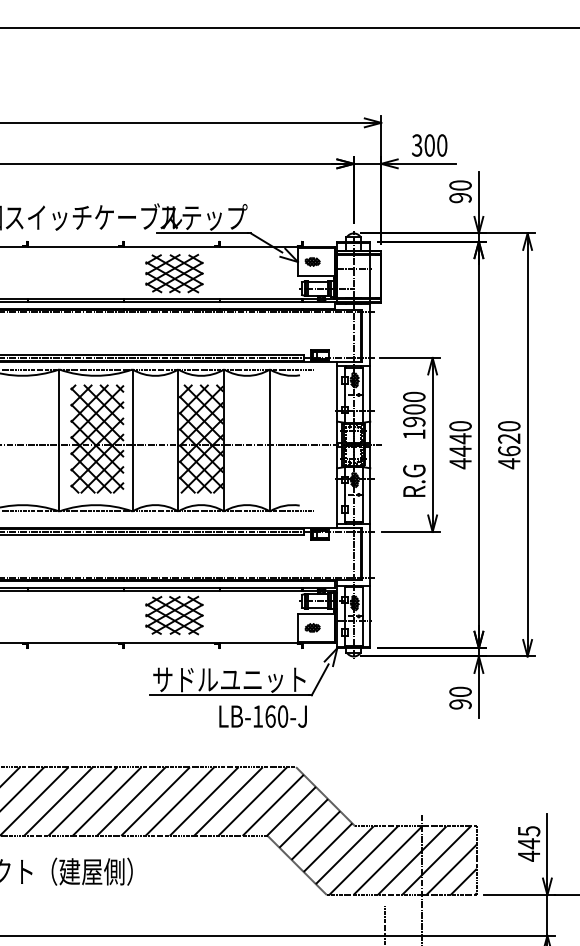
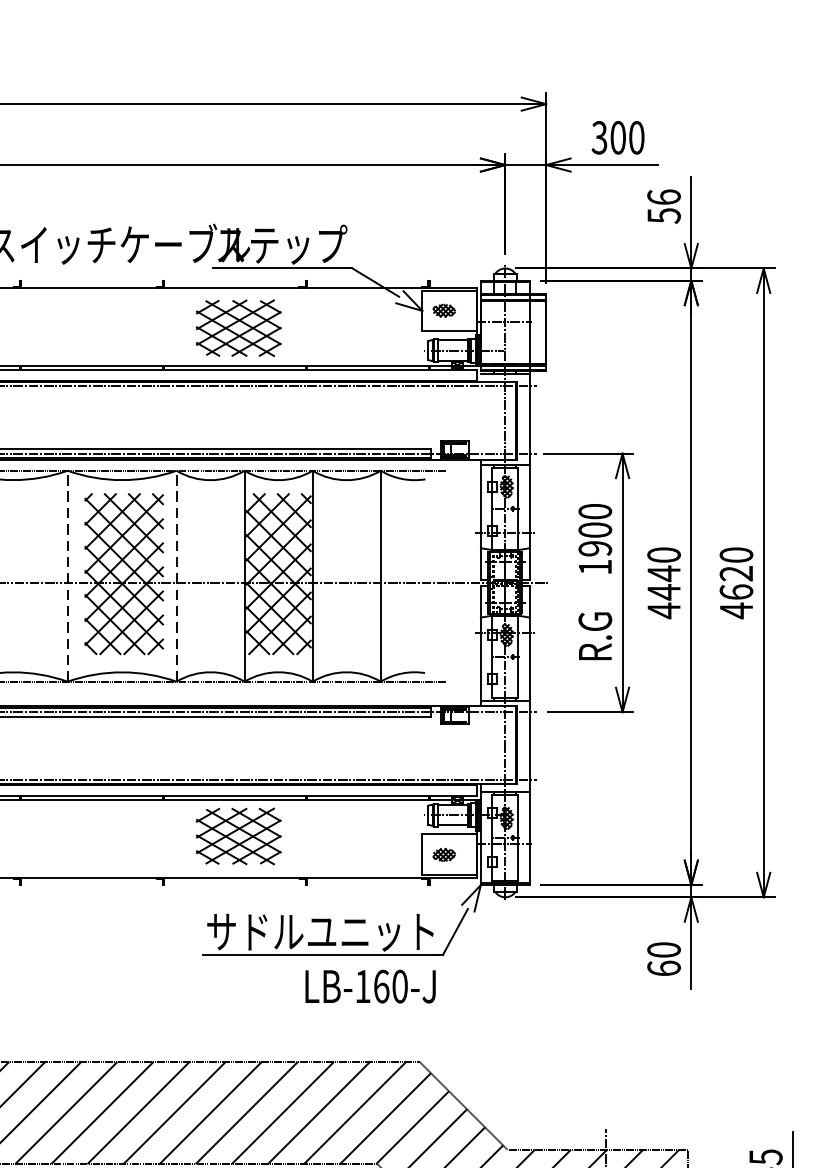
text: (460, 191) -> (663, 206), 90 -> 56
line: (59, 440) -> (67, 576), solid -> dashed
line: (132, 440) -> (176, 576), solid -> dashed
text: (460, 704) -> (663, 968), 90 -> 60

